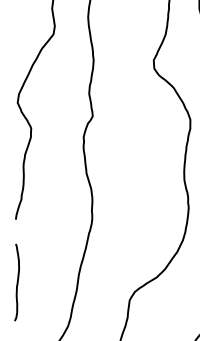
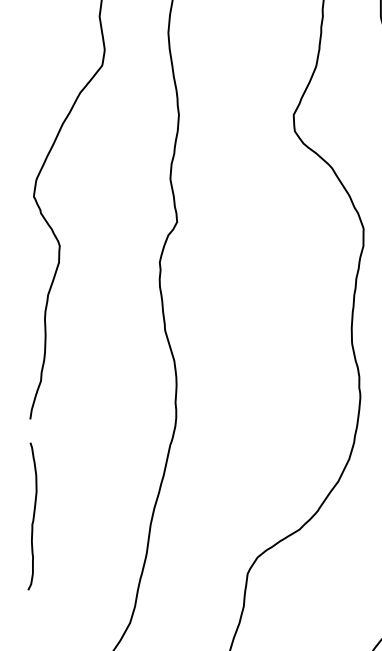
curve: (16, 282) -> (31, 516), moved

